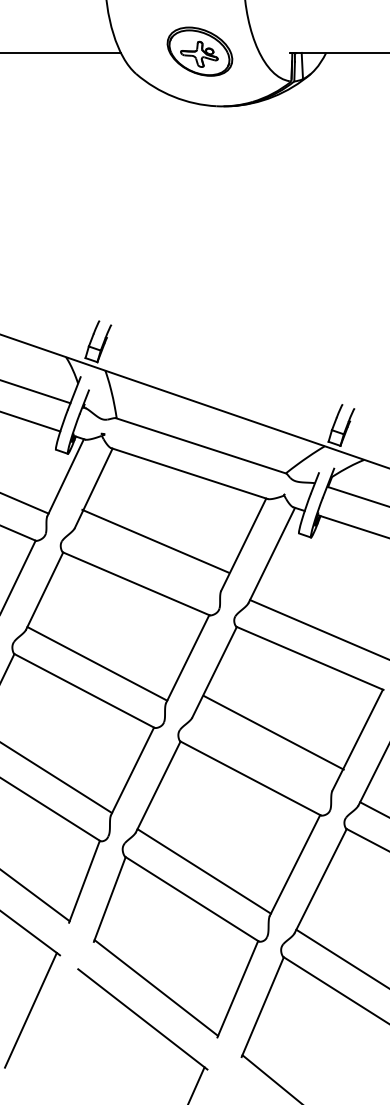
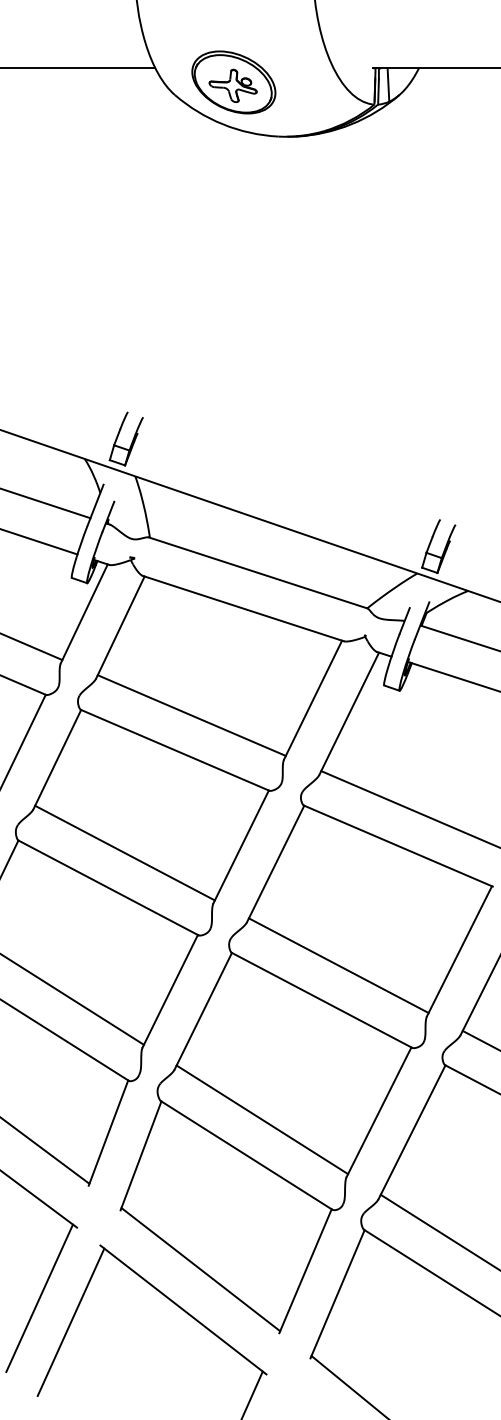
part: (199, 51) -> (233, 82), moved
line: (155, 541) -> (191, 715), moved
line: (273, 732) -> (338, 965), moved
line: (54, 1028) -> (70, 1321), added

